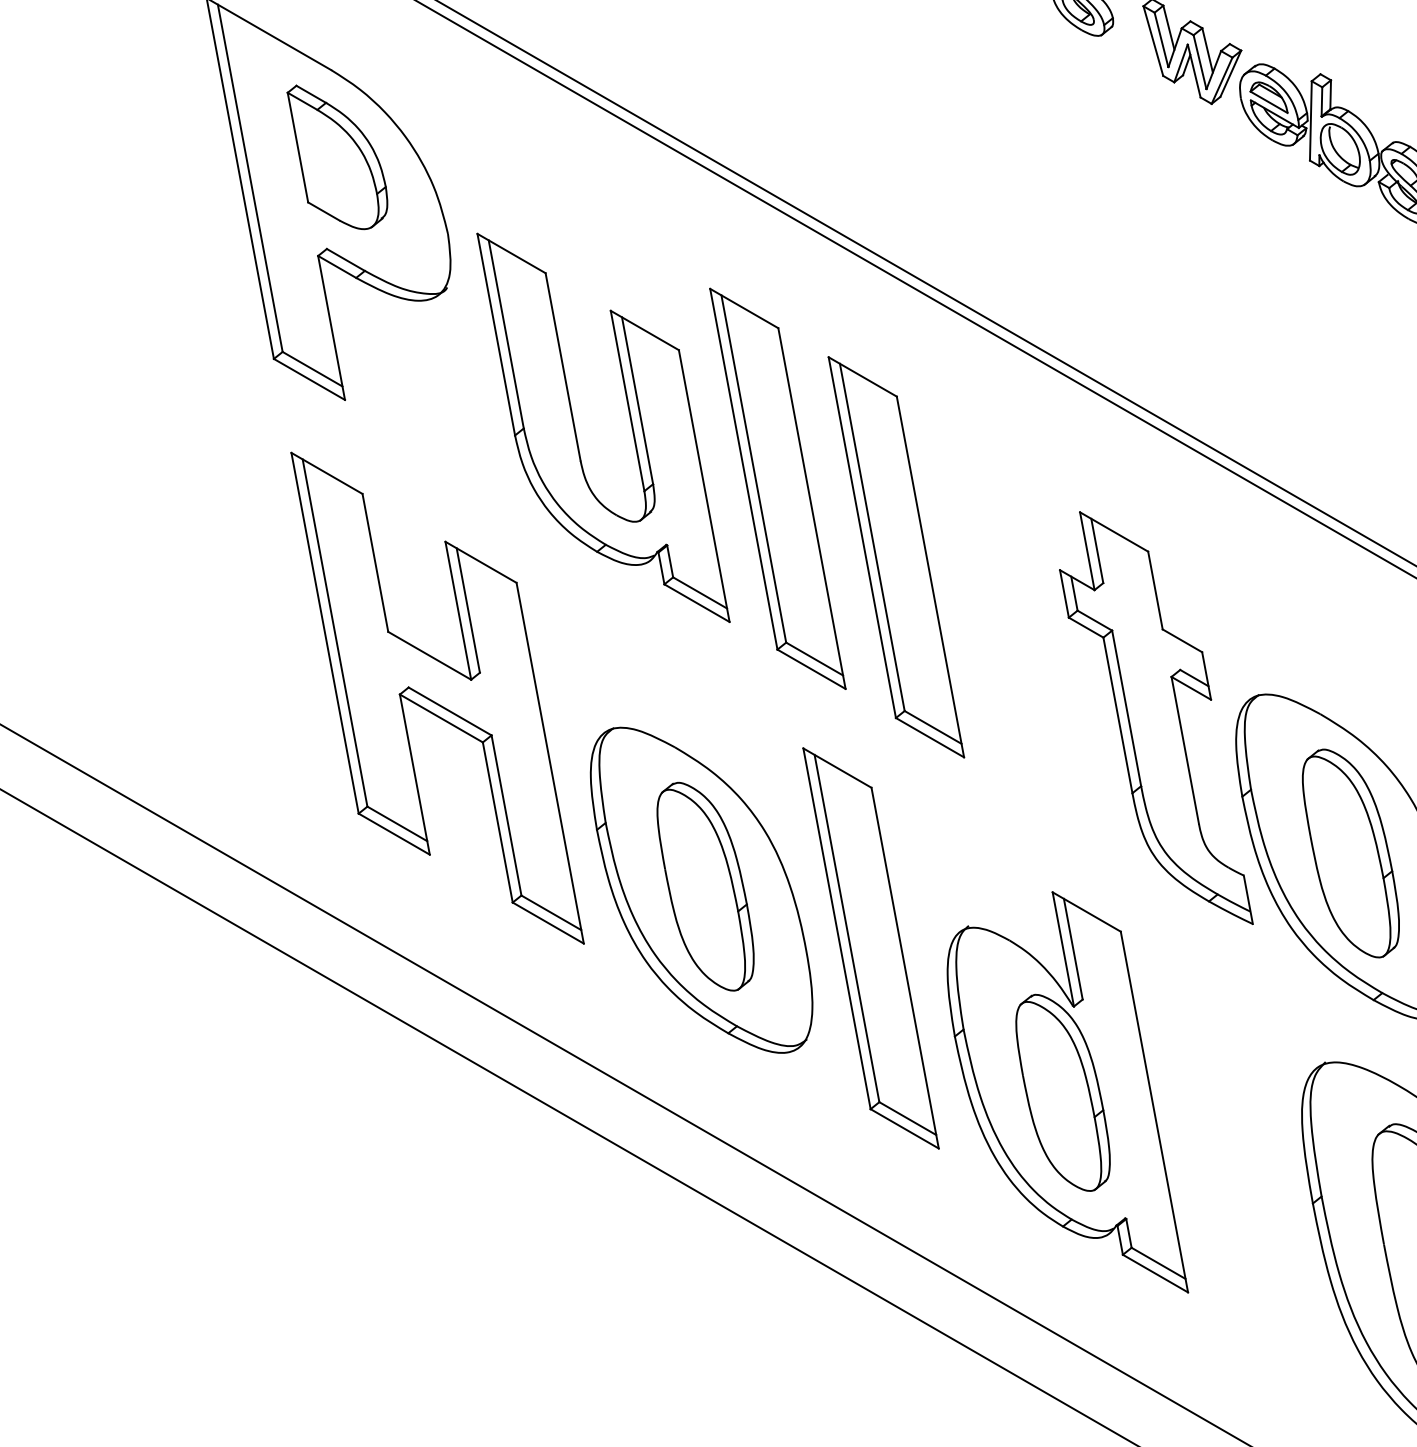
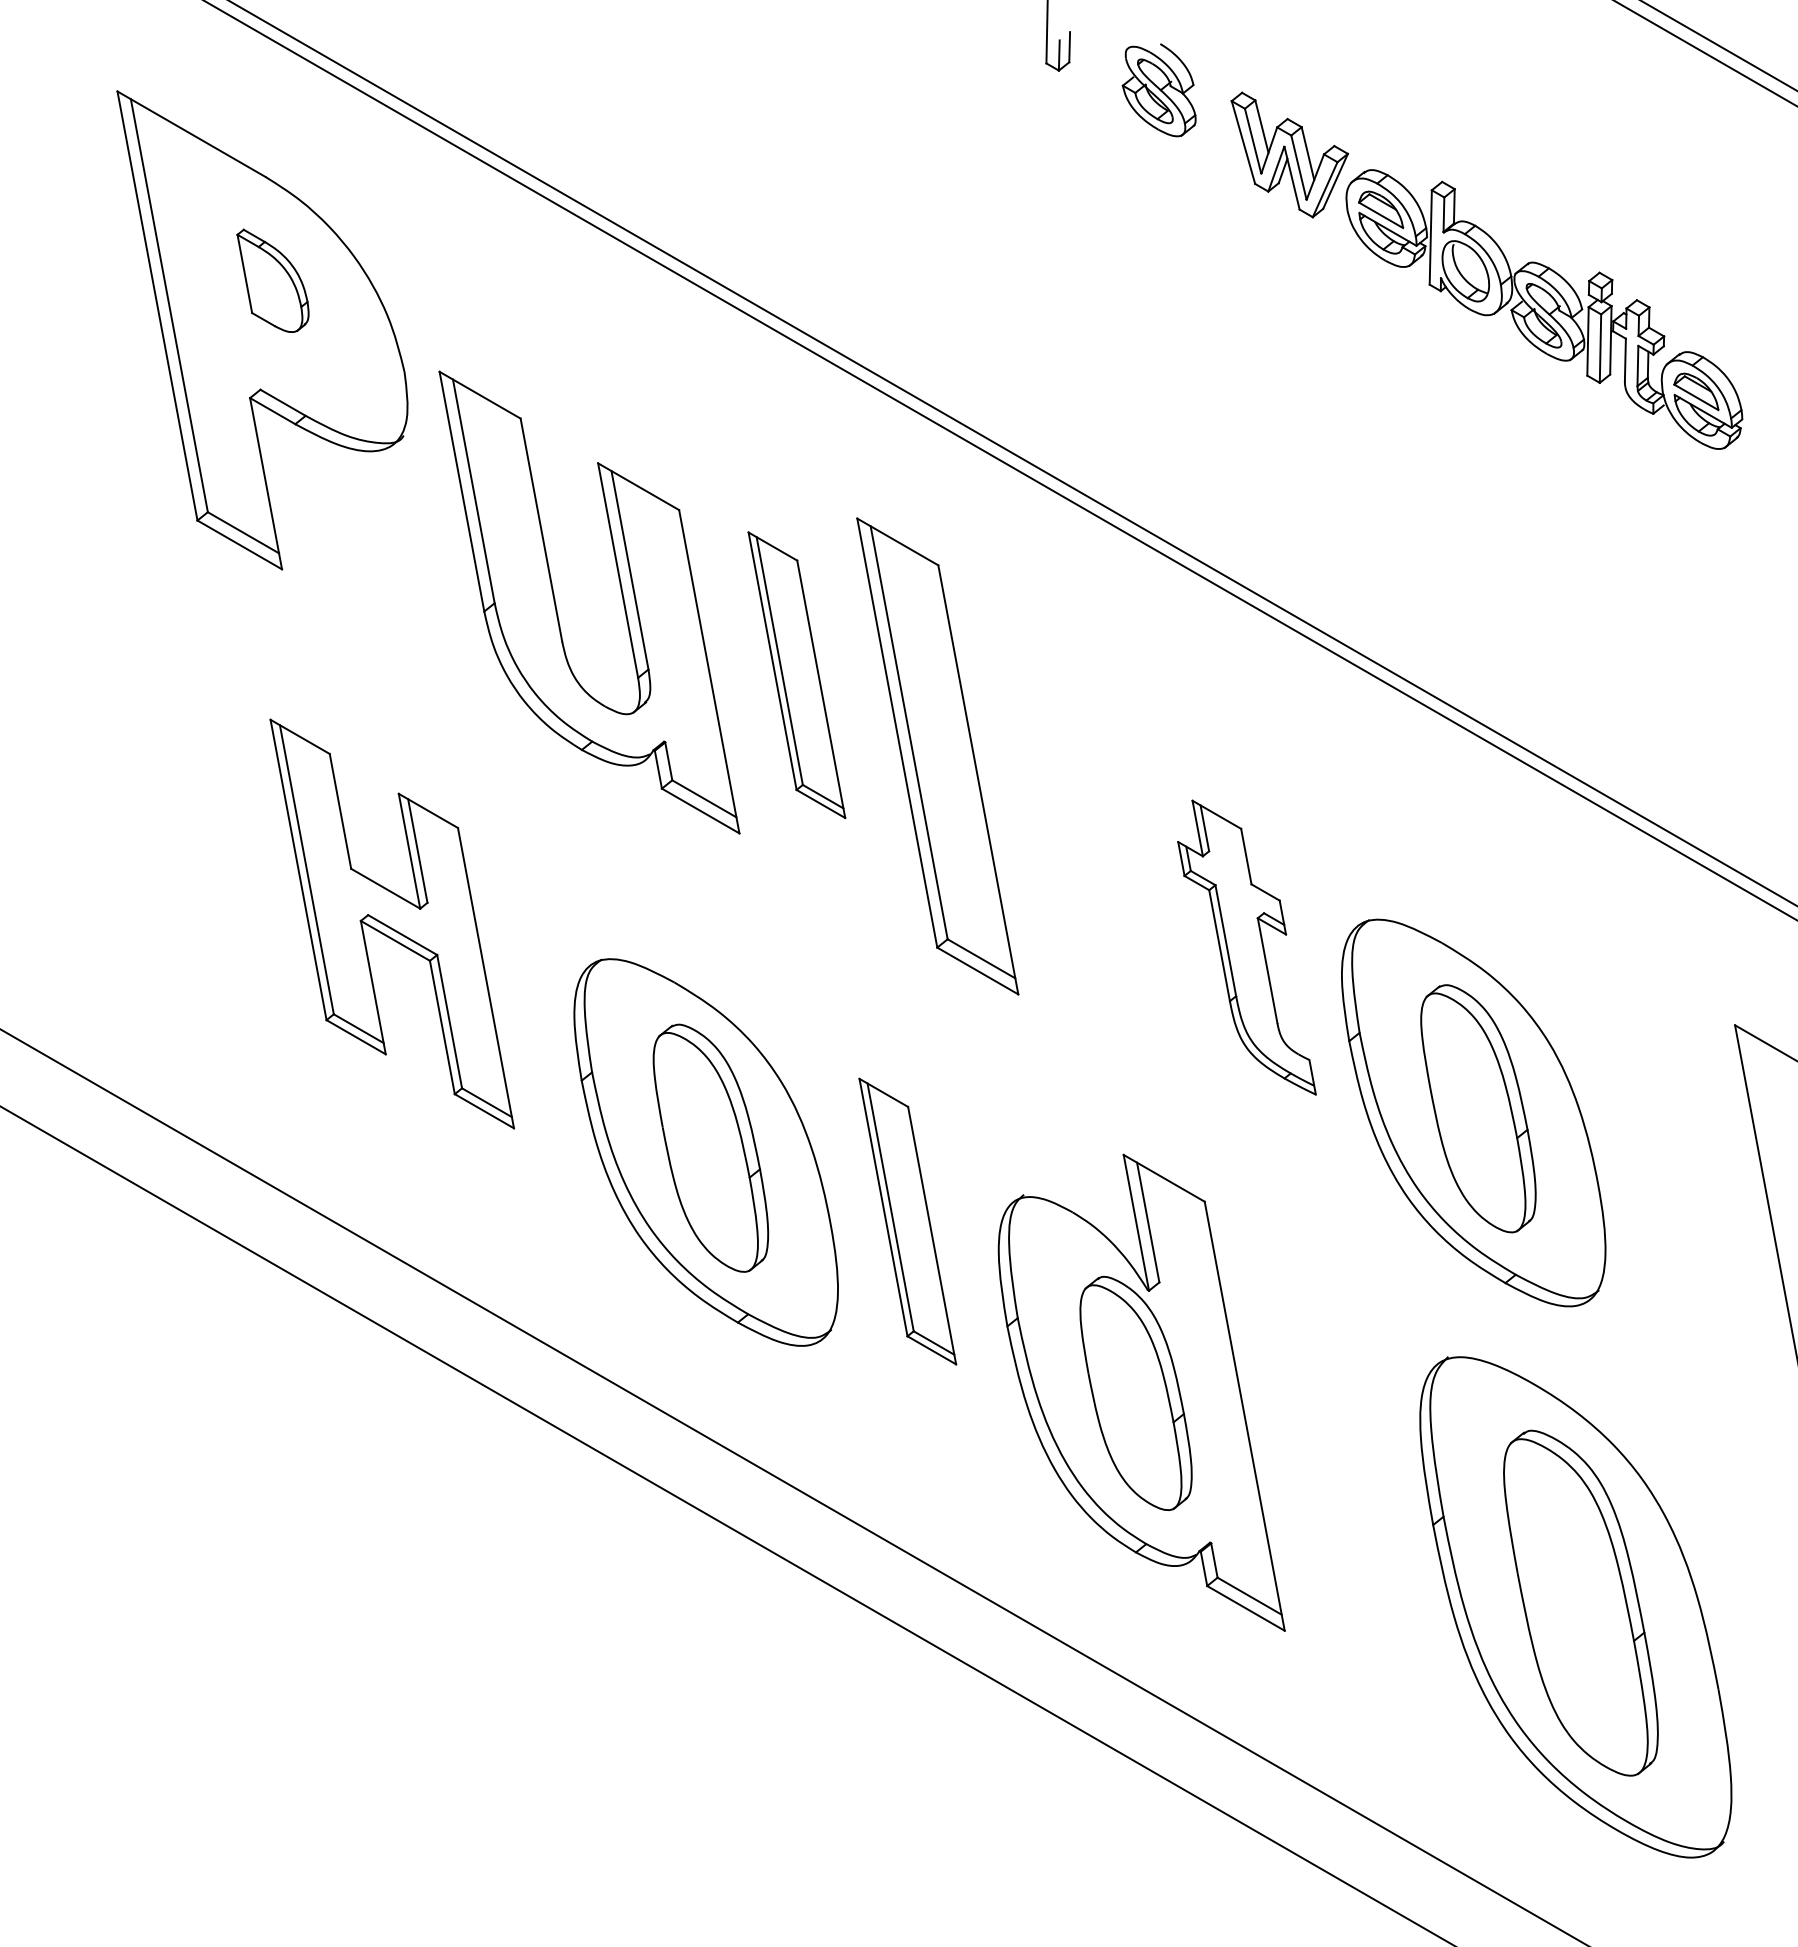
part: (336, 157) -> (272, 280), size x0.6
part: (777, 489) -> (796, 675), size x0.6
part: (437, 697) -> (392, 923), size x0.7
part: (1155, 717) -> (1246, 947), size x0.6
part: (870, 948) -> (907, 1221), size x0.6

